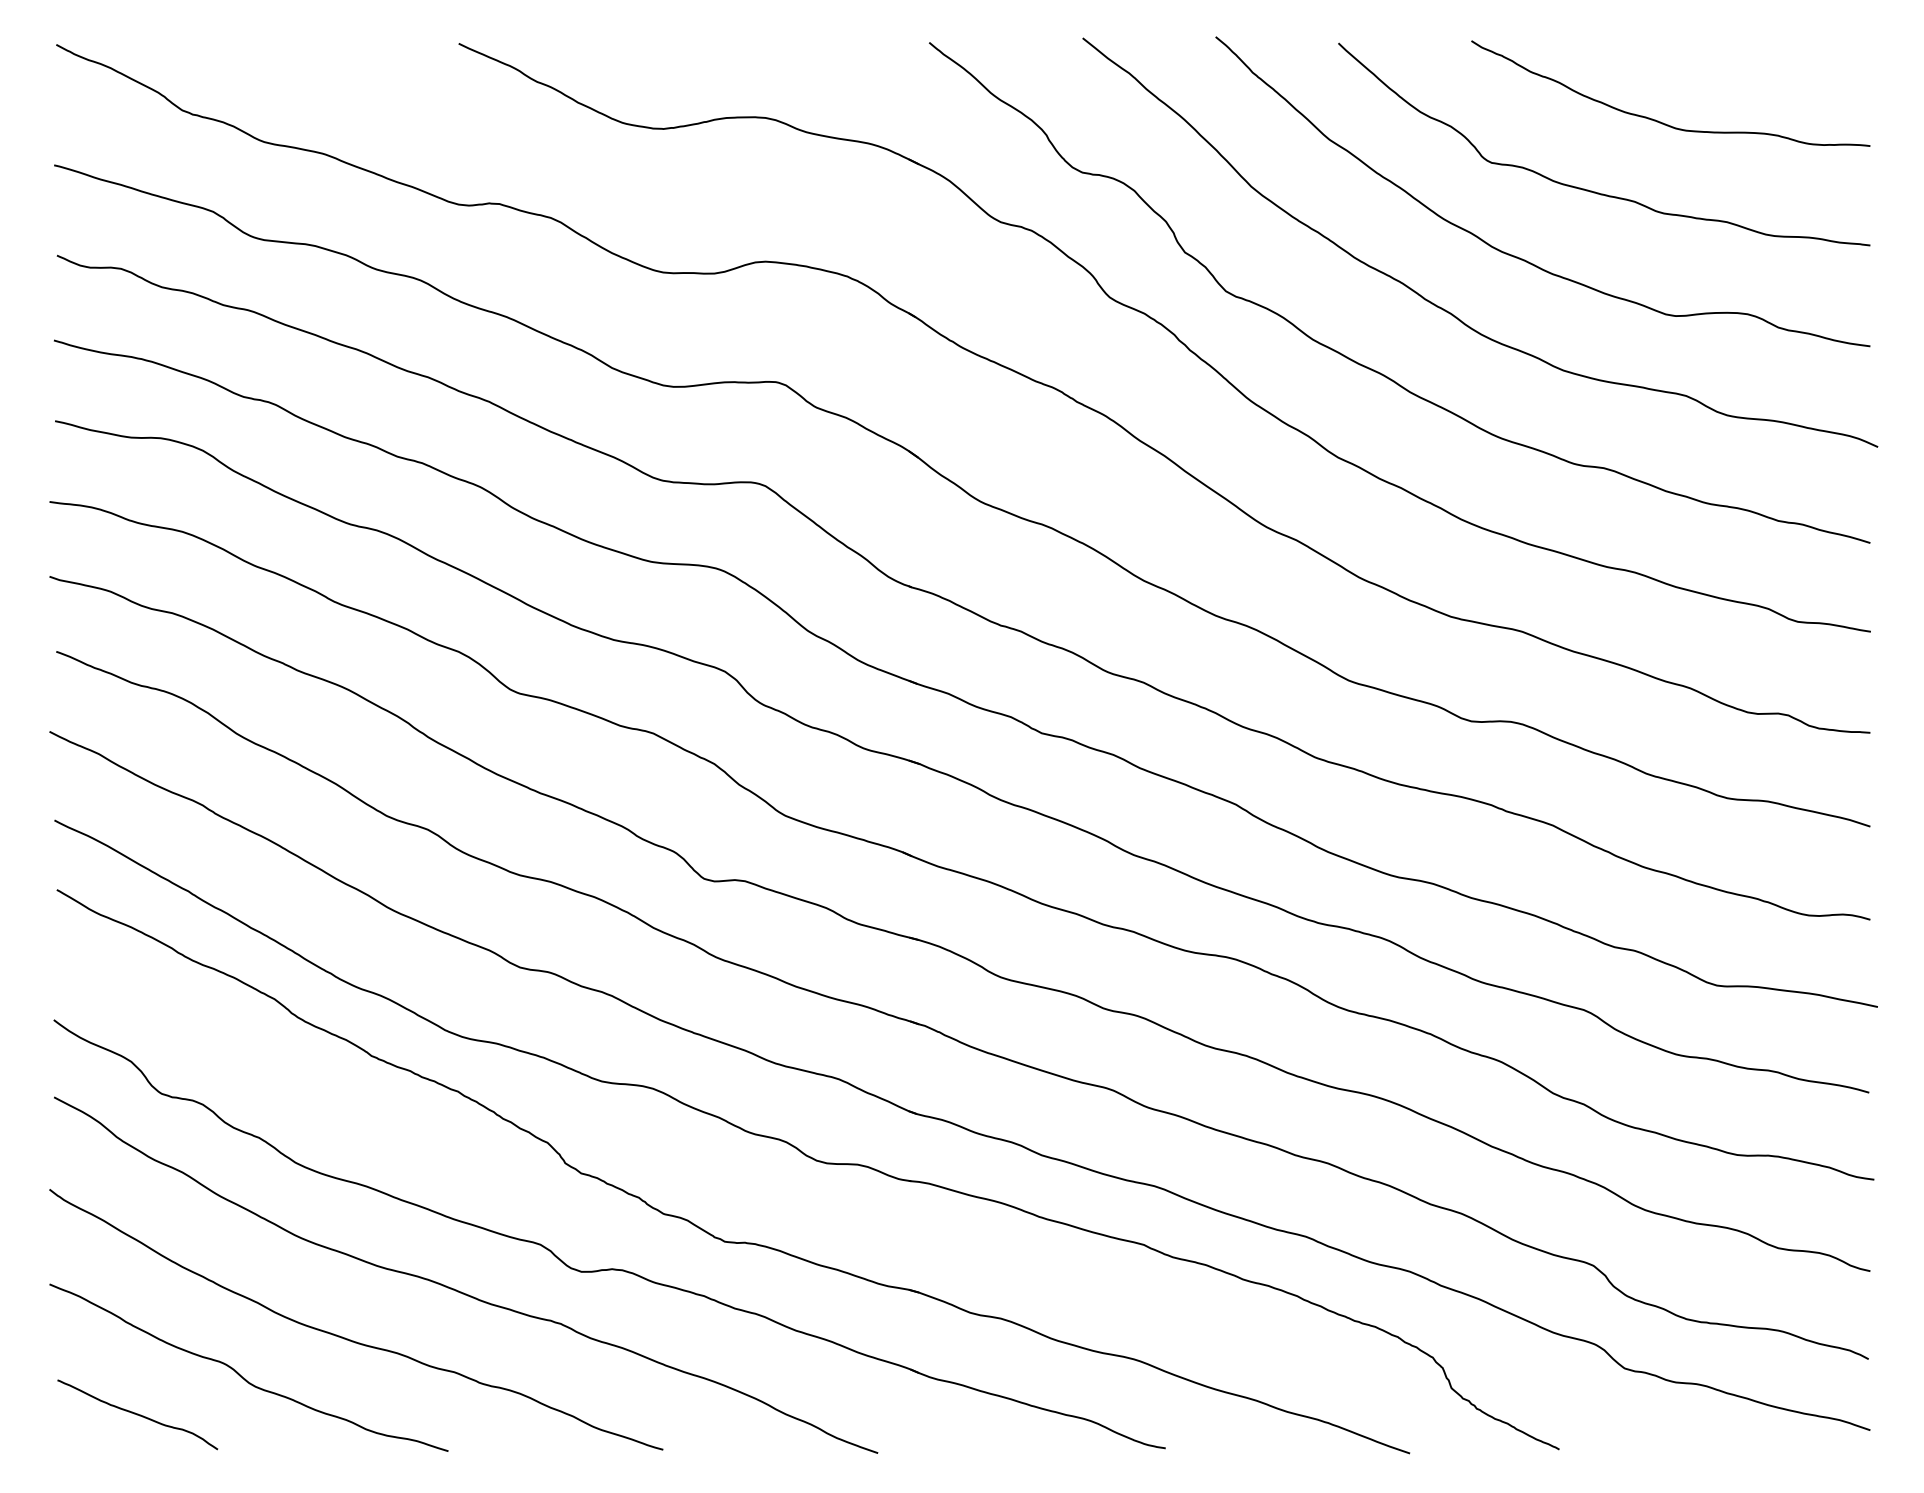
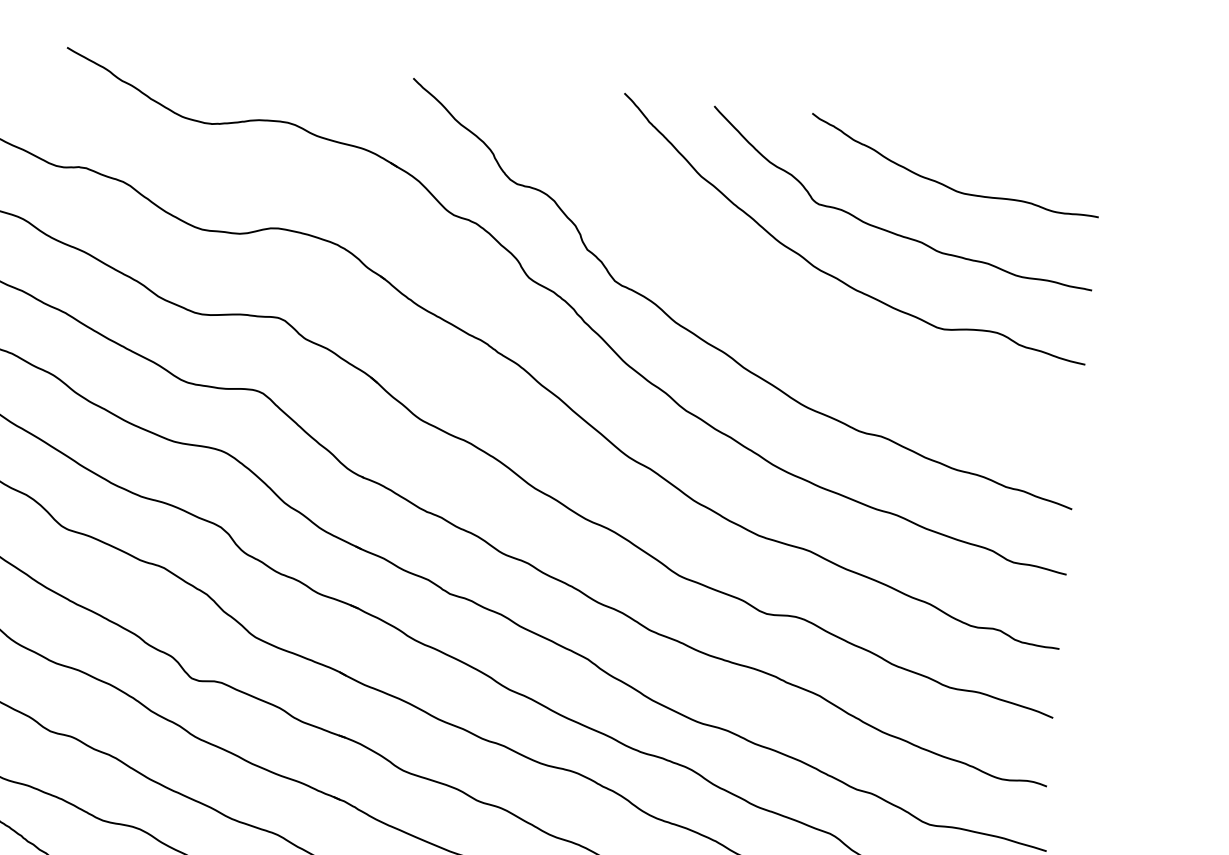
curve: (1440, 306) -> (771, 306), removed

